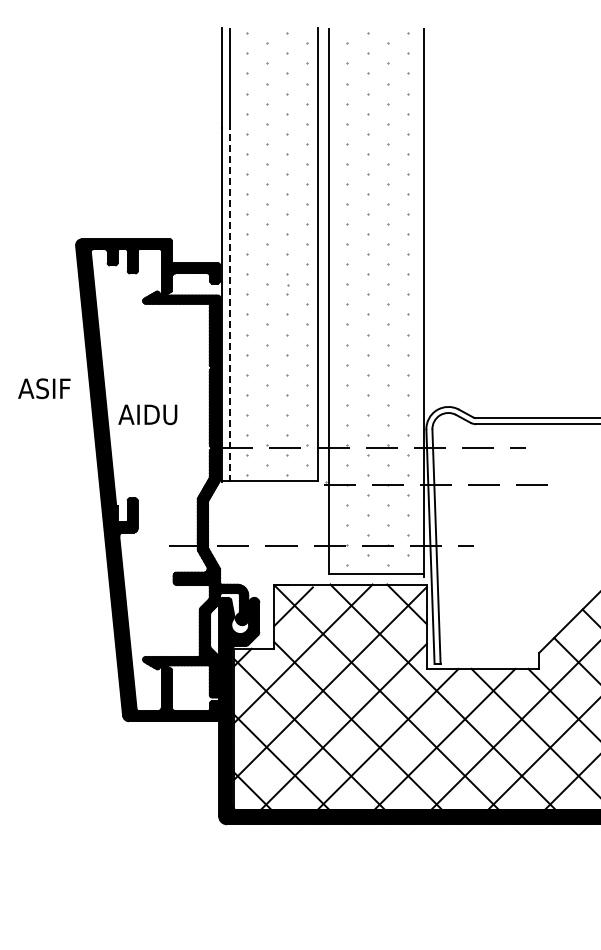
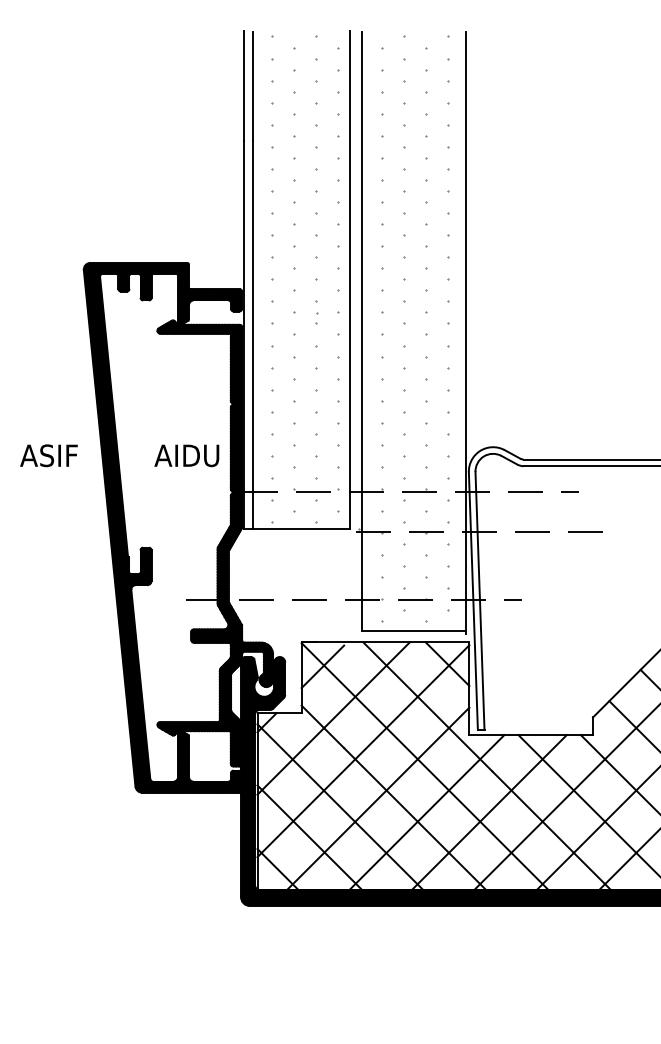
line: (230, 304) -> (253, 334), dashed -> solid
text: (44, 388) -> (49, 455), moved
text: (147, 414) -> (186, 455), moved

